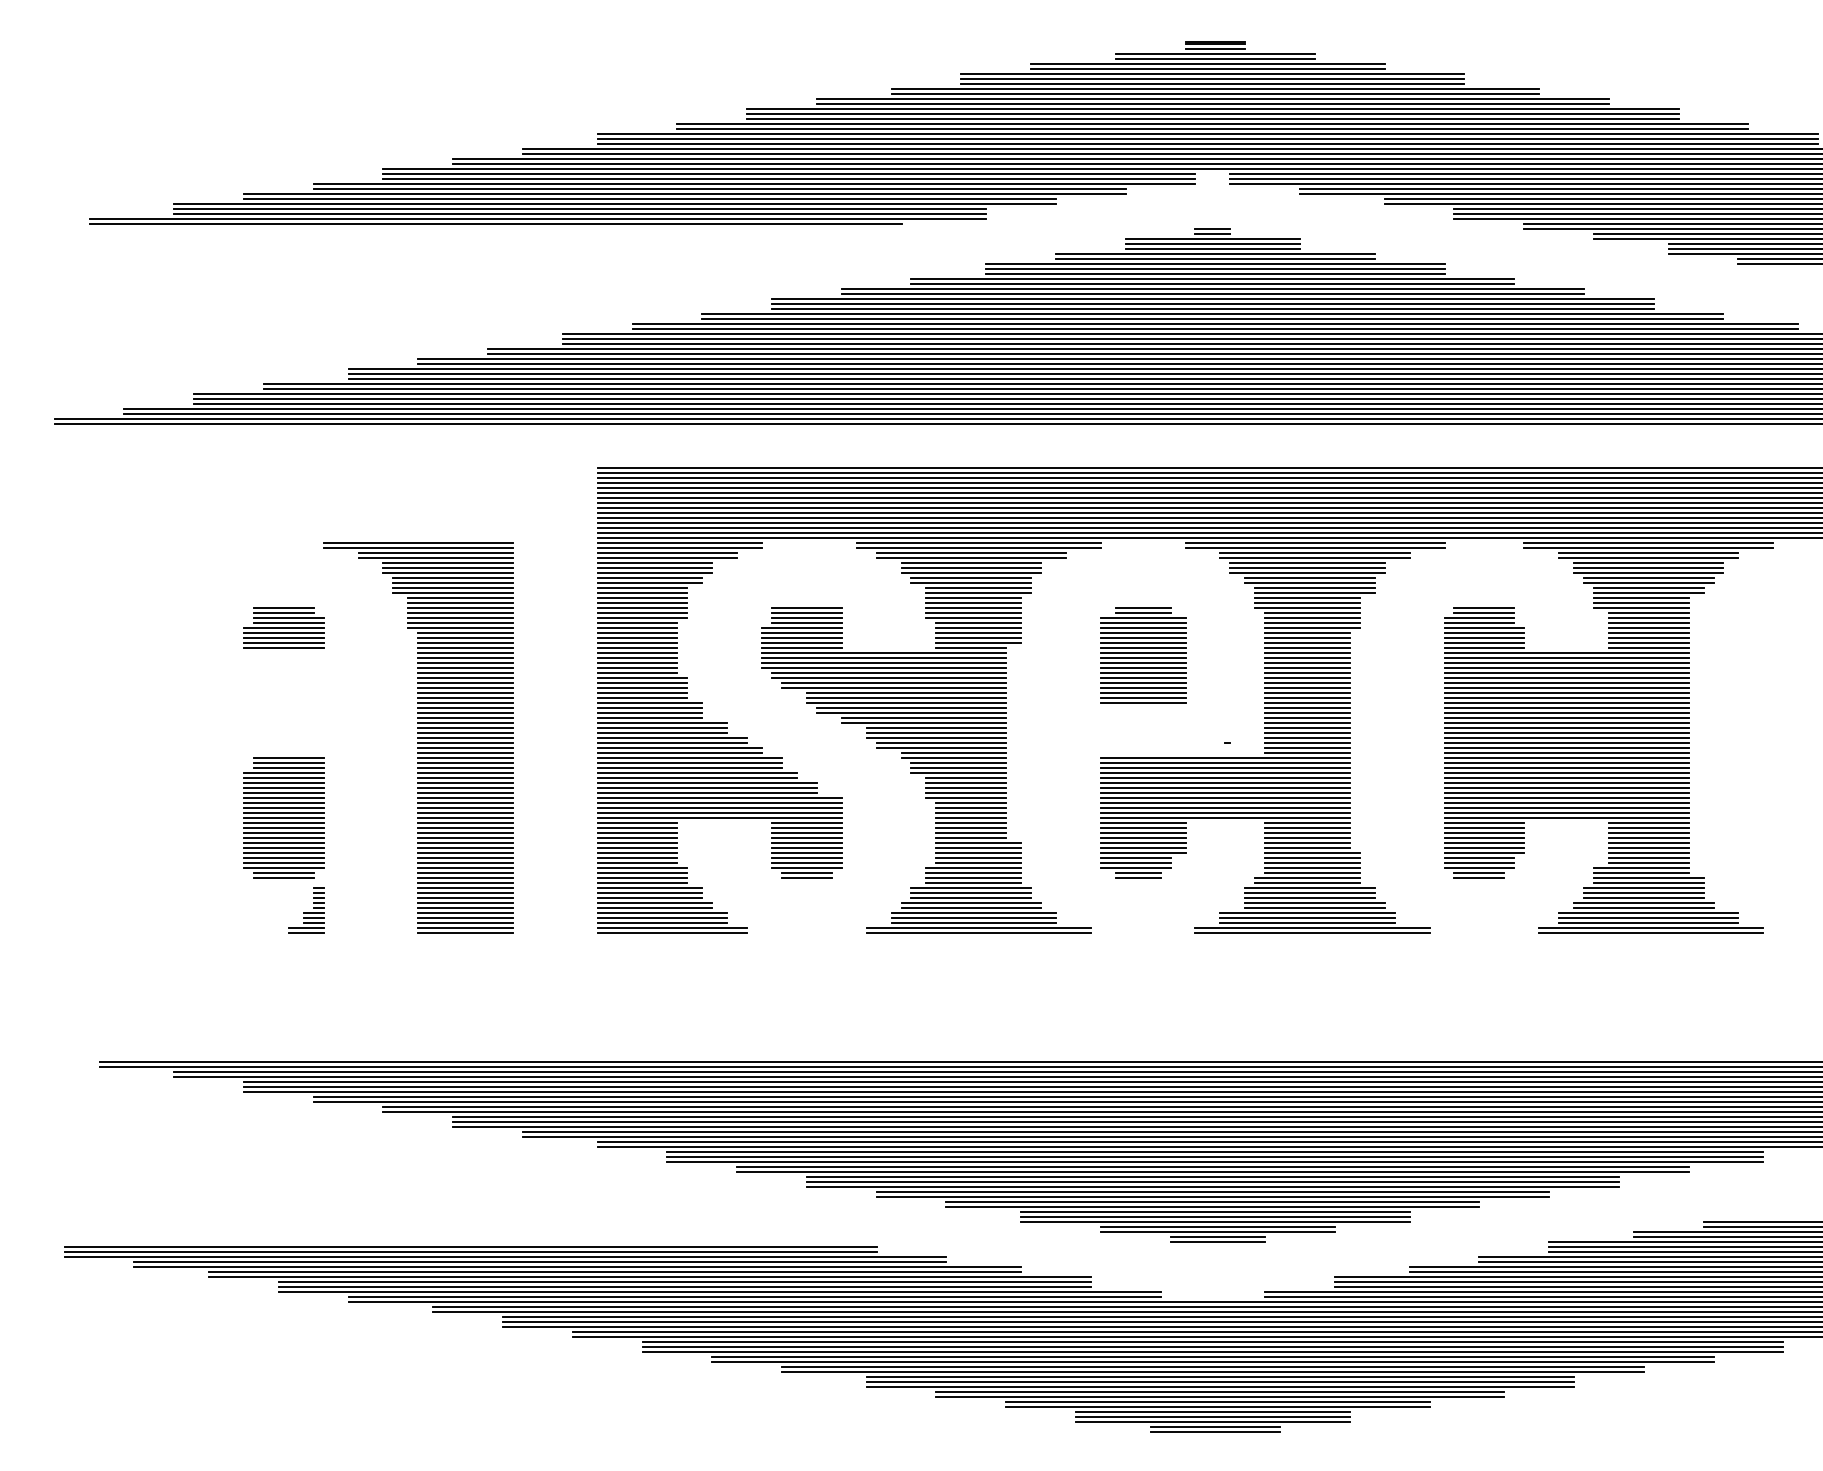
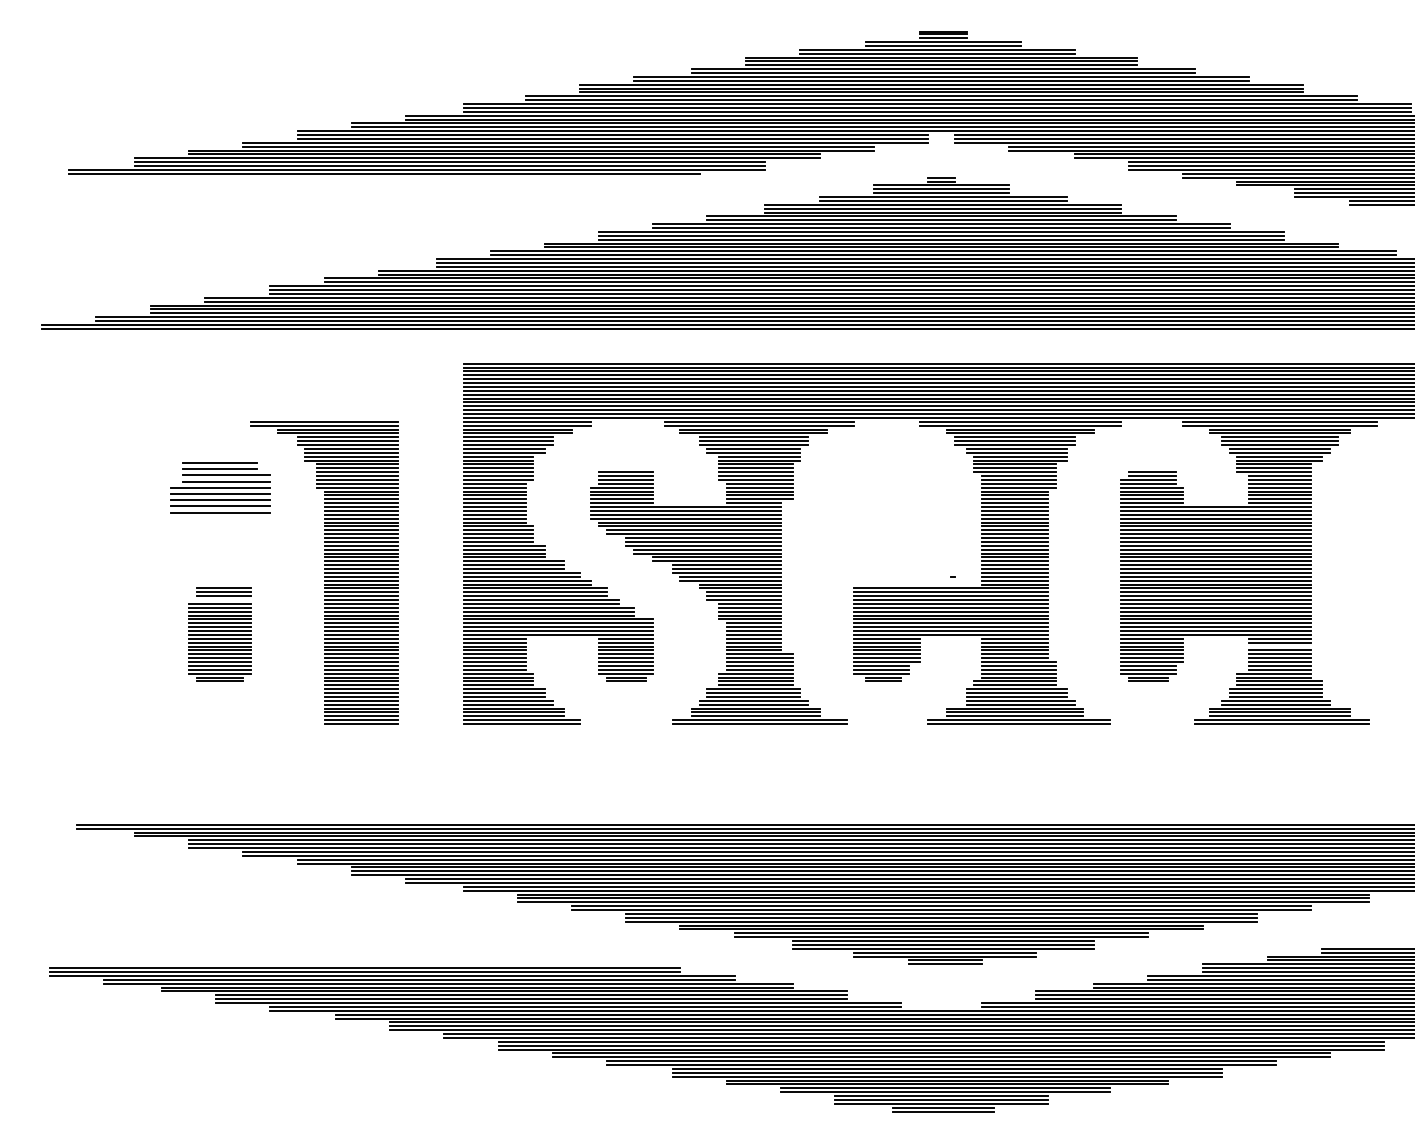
part: (283, 627) -> (219, 487), size x1.6
part: (1143, 655) -> (887, 508), removed
line: (283, 772) -> (219, 599), removed
line: (1648, 832) -> (1279, 646), removed
part: (306, 910) -> (237, 706), removed

